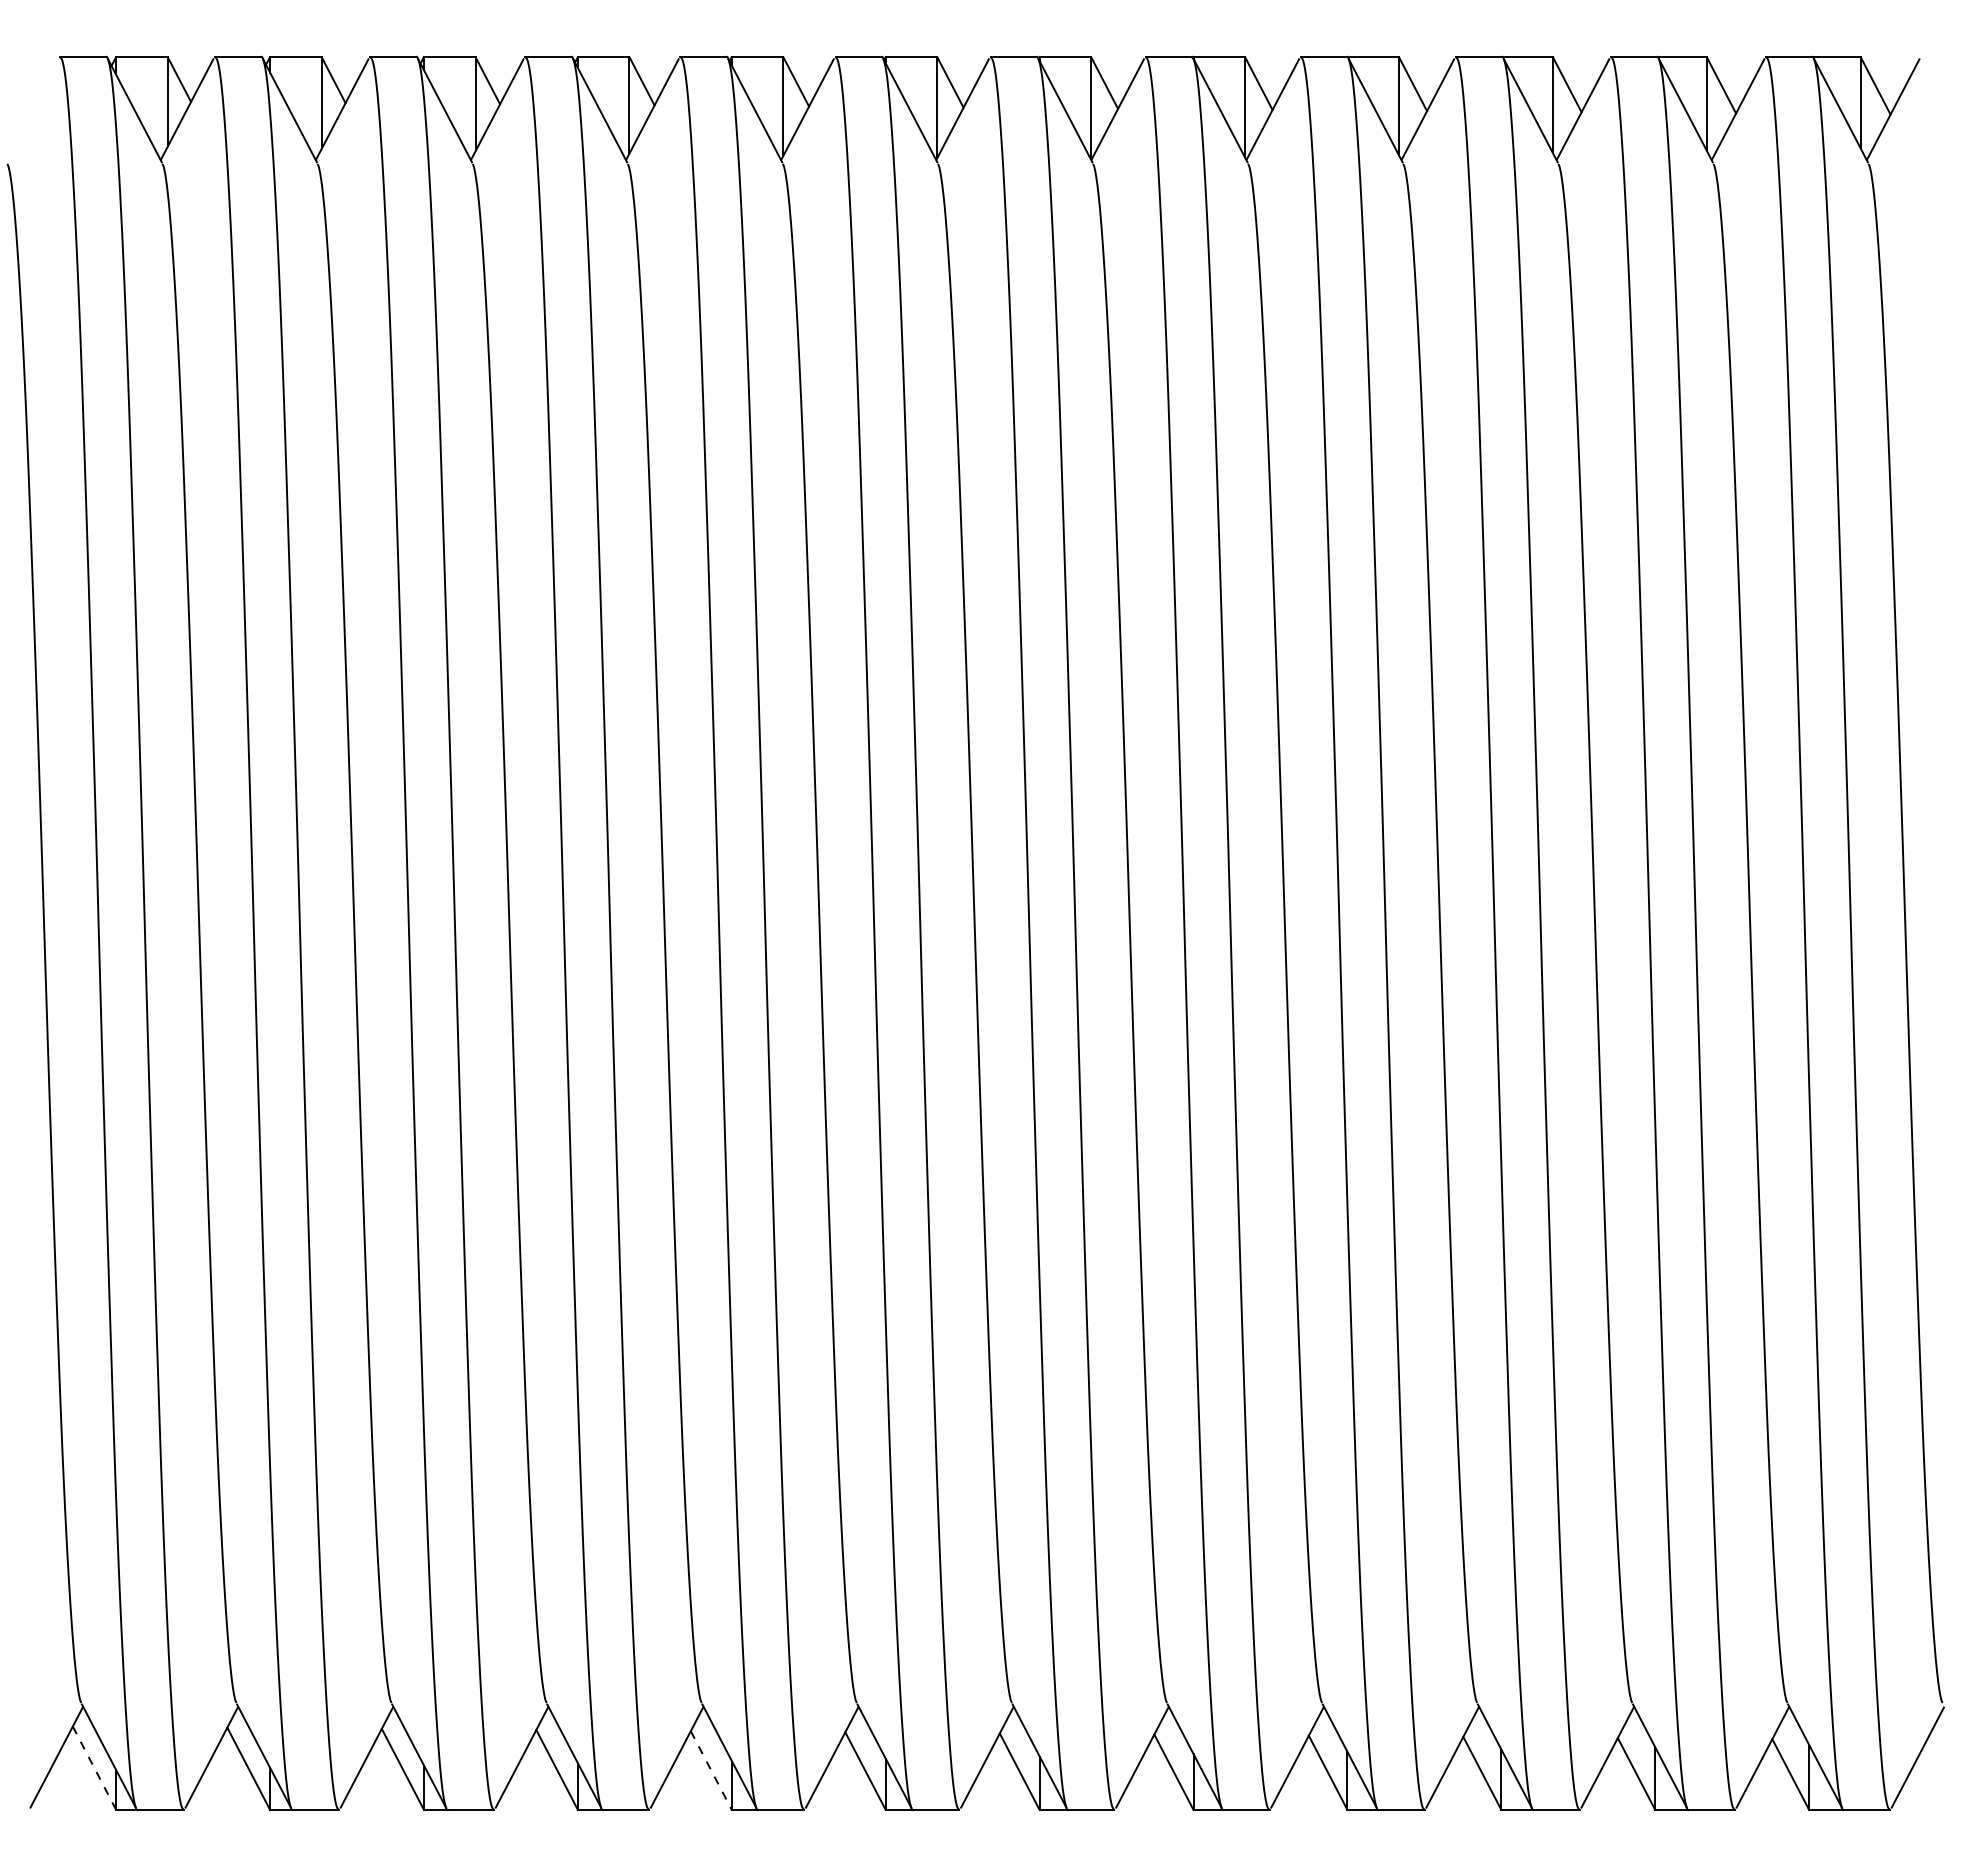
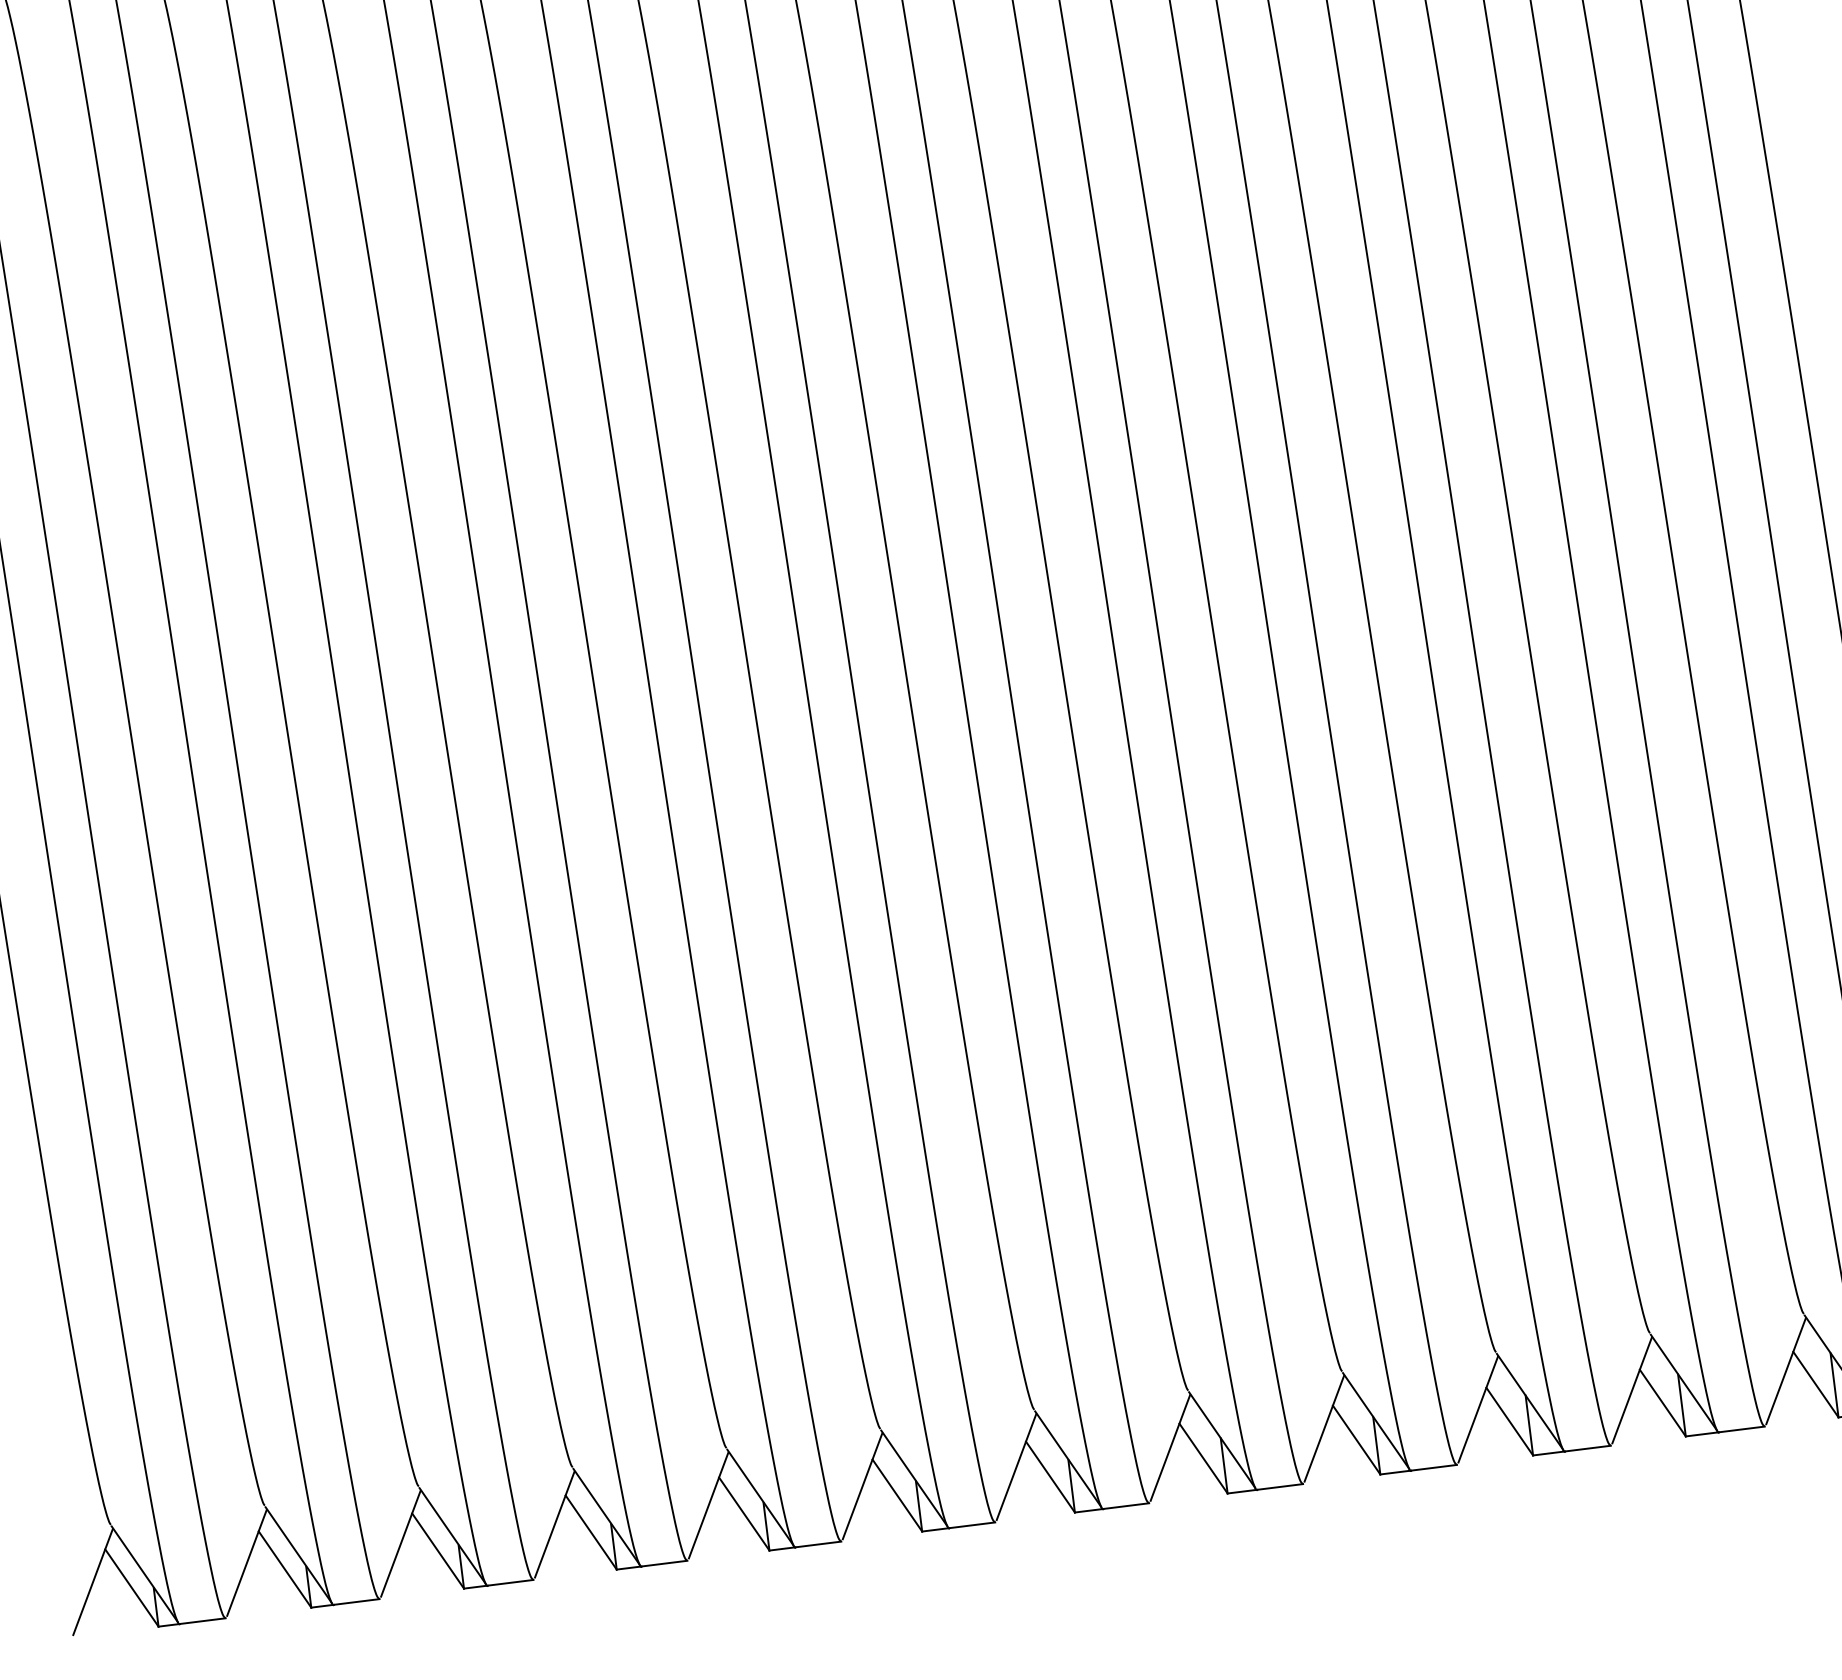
line: (94, 1768) -> (131, 1588), dashed -> solid
line: (711, 1770) -> (744, 1514), dashed -> solid

